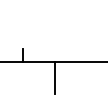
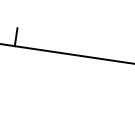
line: (55, 77) -> (56, 74), removed

